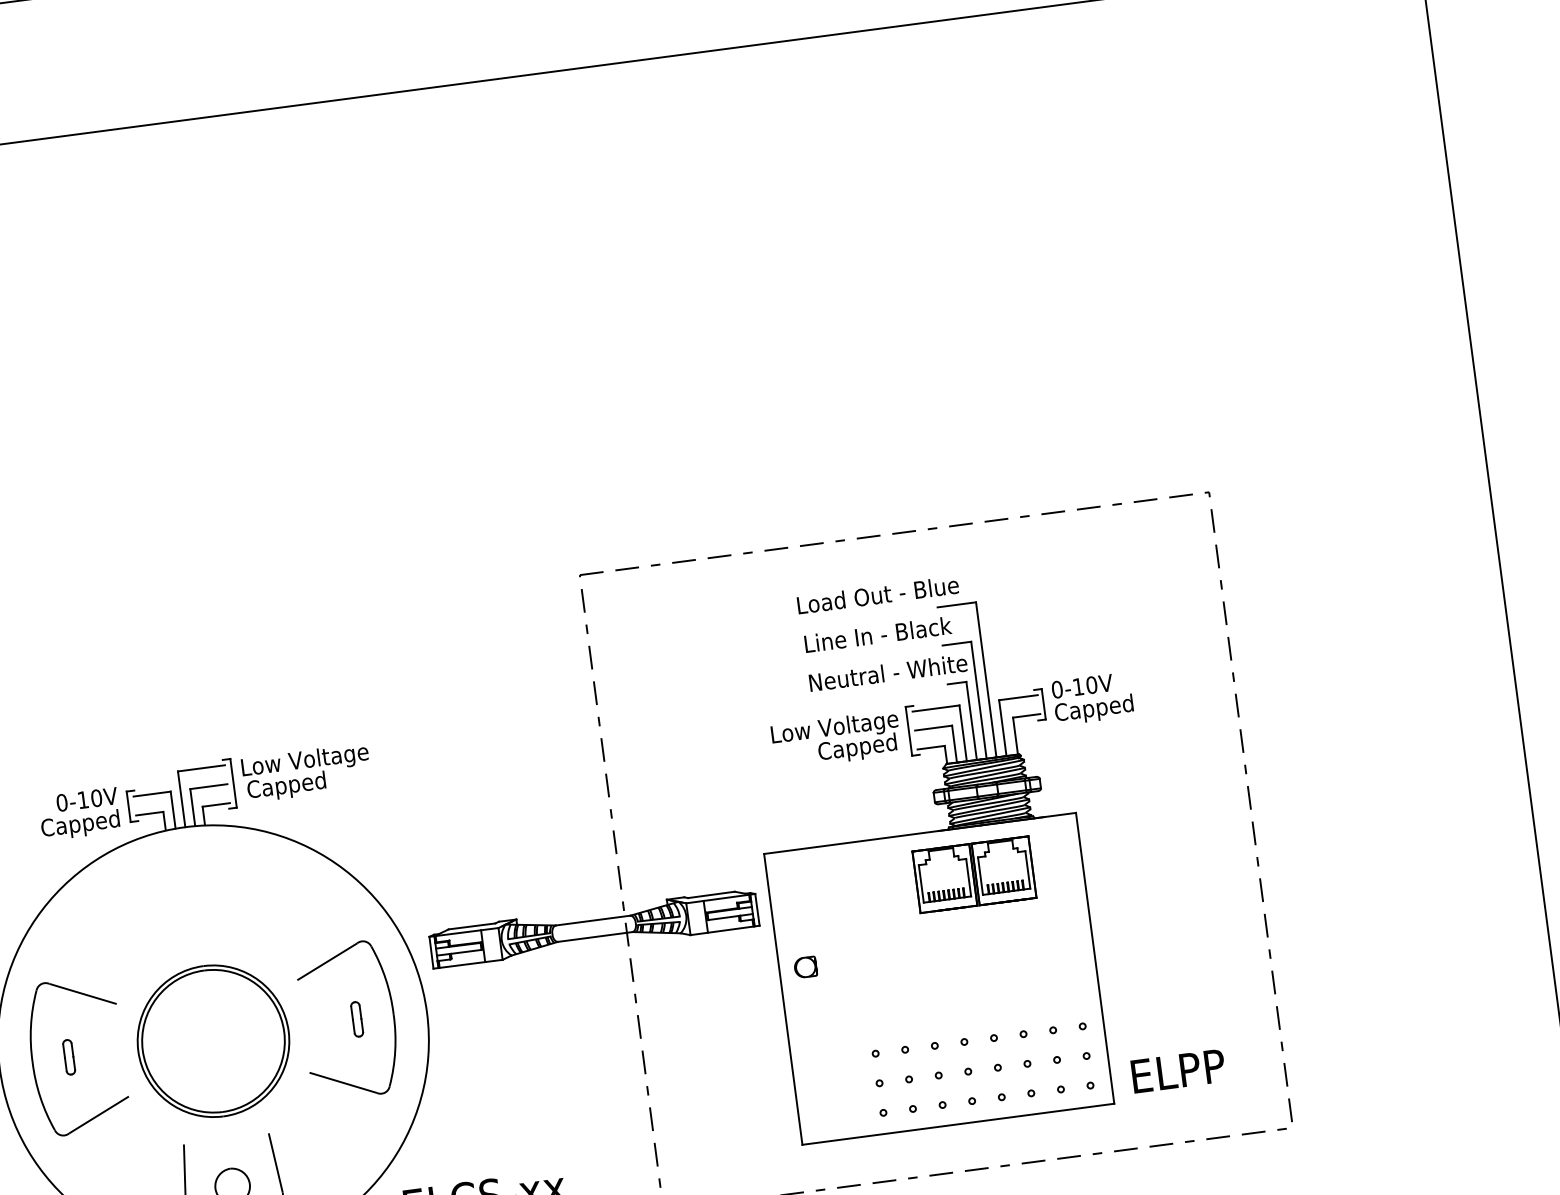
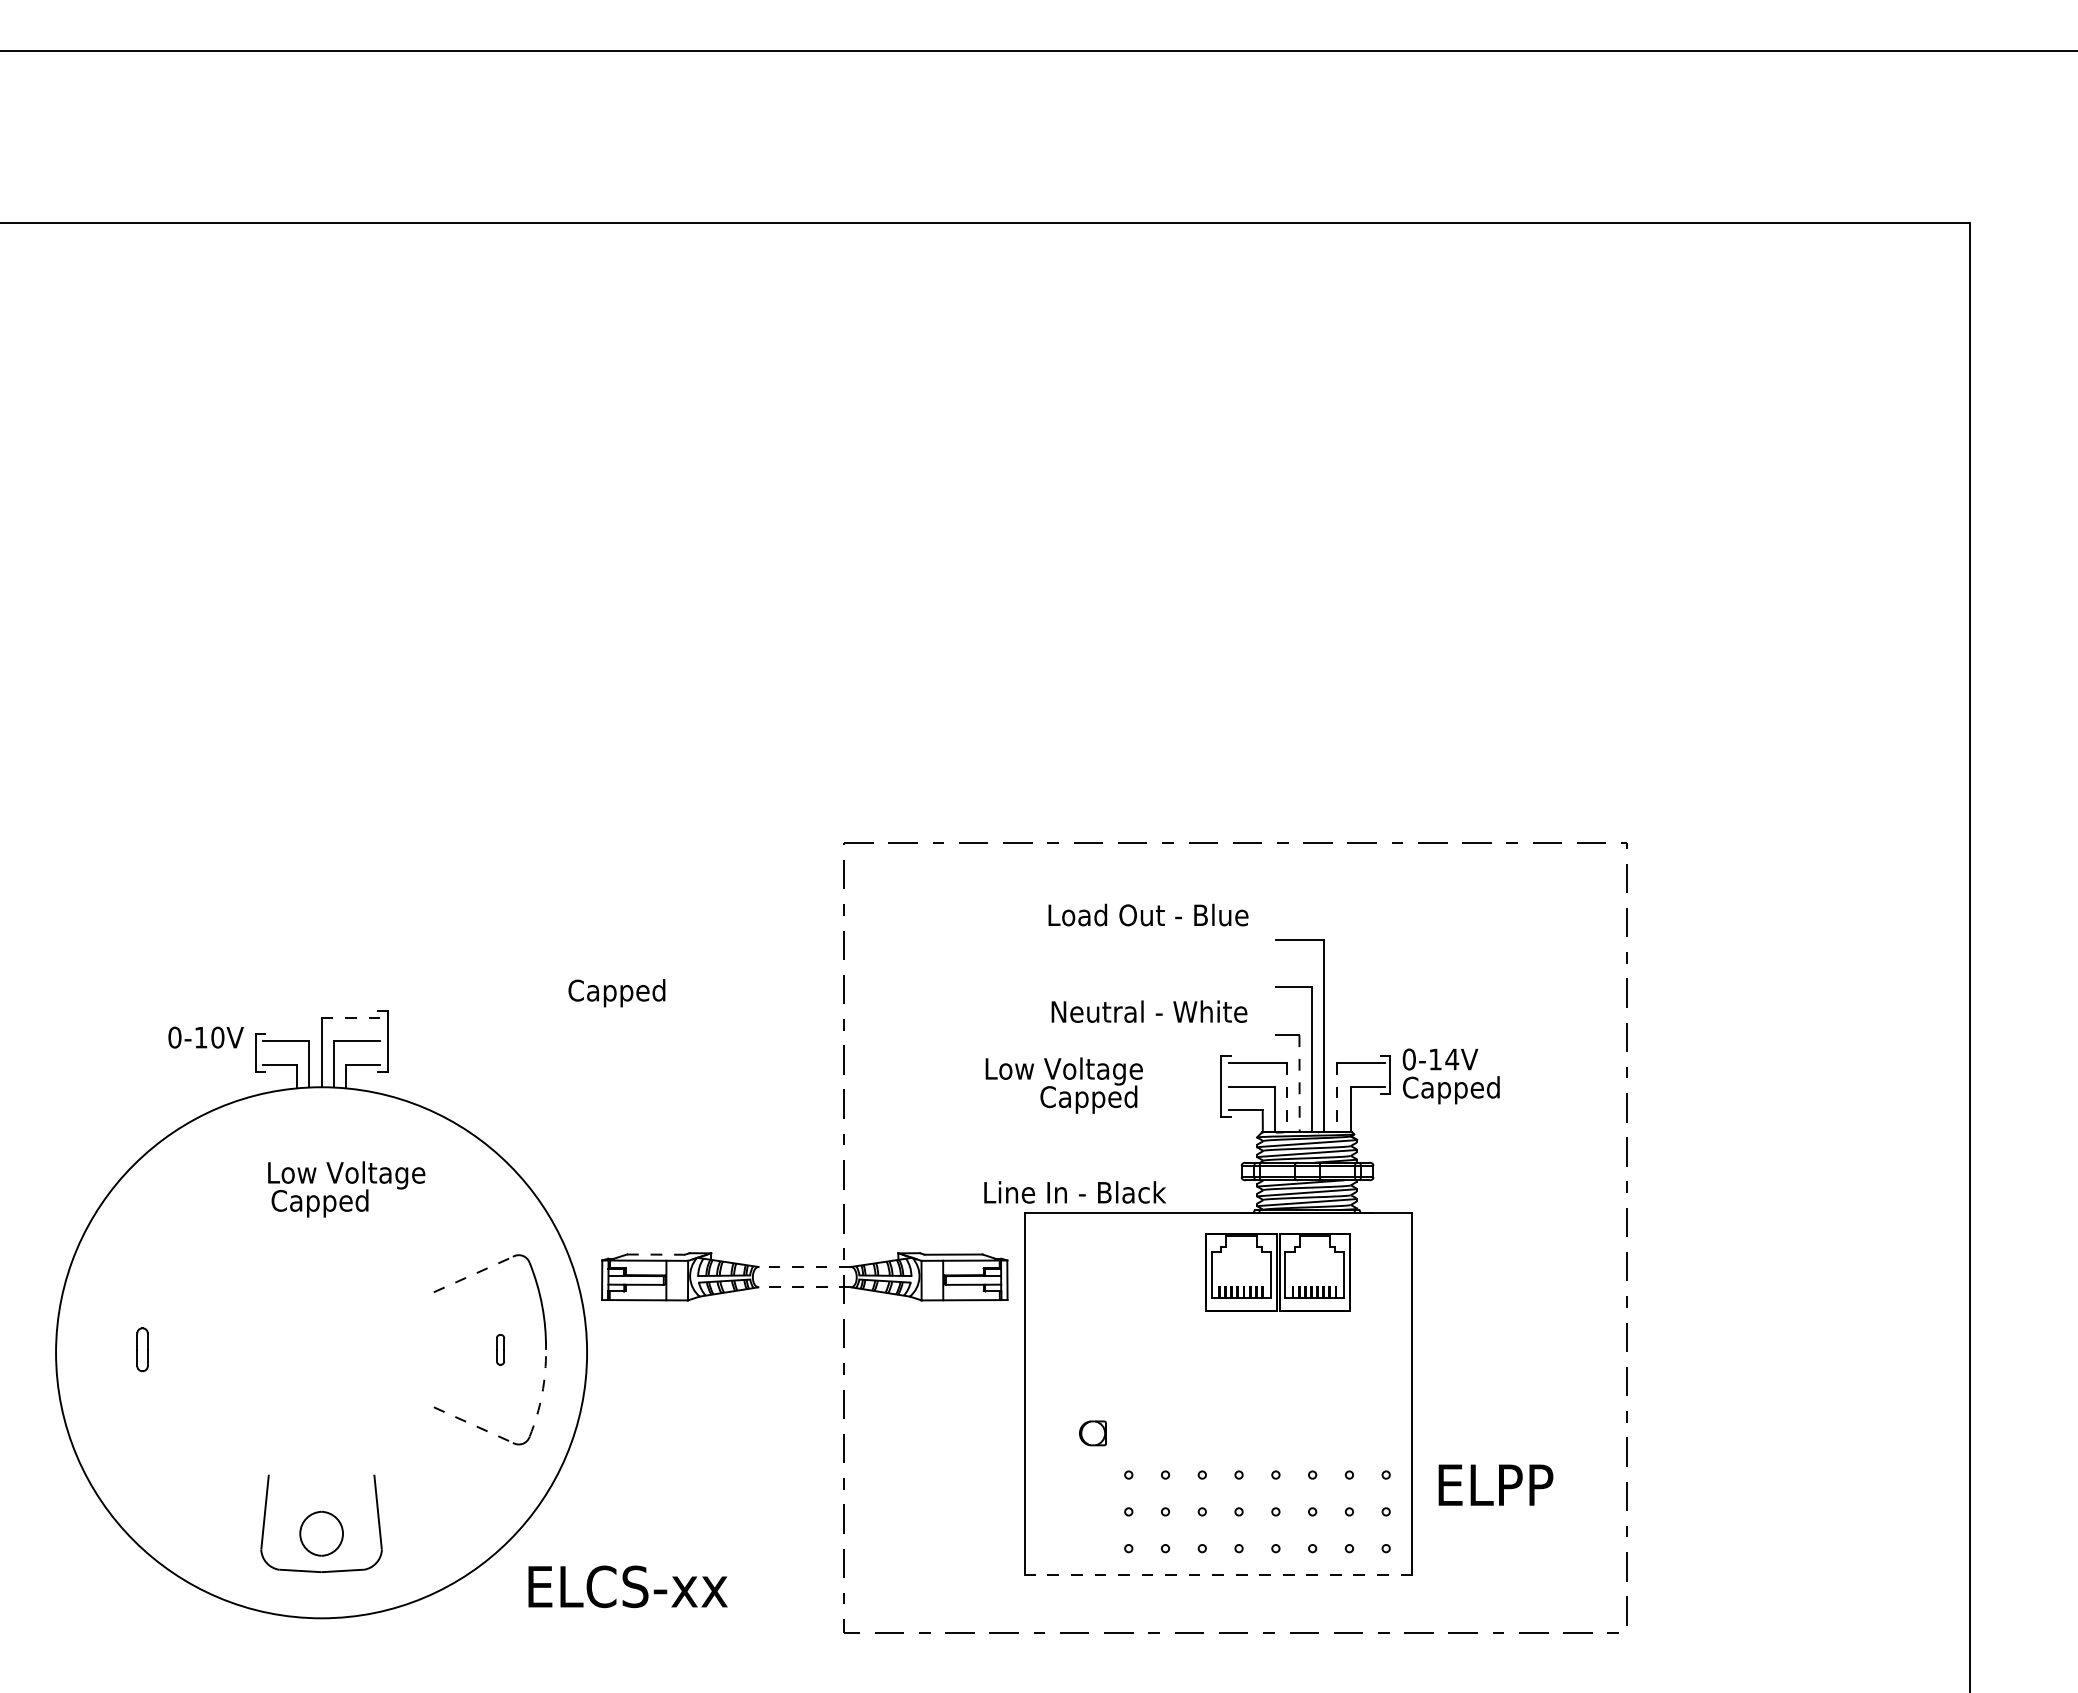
text: (878, 594) -> (1148, 914), moved
text: (878, 634) -> (1075, 1192), moved
text: (888, 672) -> (1149, 1011), moved
text: (1092, 685) -> (1452, 1059), 0-10V -> 0-14V
line: (971, 720) -> (1299, 1083), solid -> dashed
line: (1002, 727) -> (1336, 1097), solid -> dashed
line: (963, 733) -> (1287, 1097), solid -> dashed
text: (835, 740) -> (1063, 1085), moved
line: (202, 767) -> (351, 1017), solid -> dashed
text: (306, 772) -> (346, 1189), moved
text: (80, 825) -> (616, 993), moved
line: (592, 920) -> (804, 1266), solid -> dashed
line: (471, 926) -> (655, 1254), solid -> dashed
line: (594, 937) -> (804, 1287), solid -> dashed
line: (327, 961) -> (473, 1274), solid -> dashed
part: (805, 967) -> (1092, 1433), moved
part: (357, 1019) -> (500, 1349), size x0.7
part: (213, 1041) -> (321, 1353), removed
arc: (395, 1050) -> (542, 1393), solid -> dashed
part: (33, 1061) -> (98, 1349), removed
text: (1178, 1070) -> (1495, 1484), moved
line: (343, 1083) -> (473, 1425), solid -> dashed
line: (958, 1124) -> (1218, 1574), solid -> dashed

